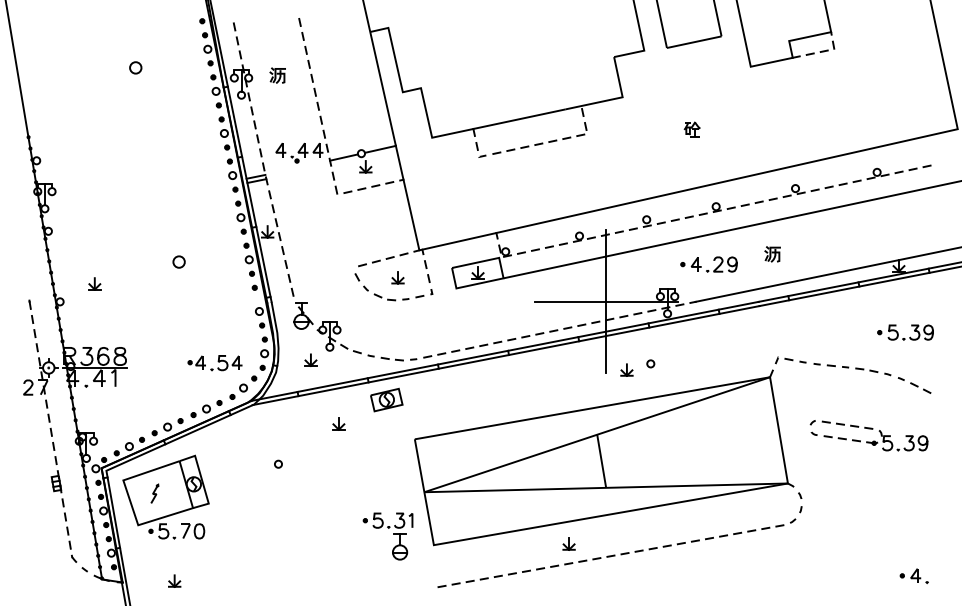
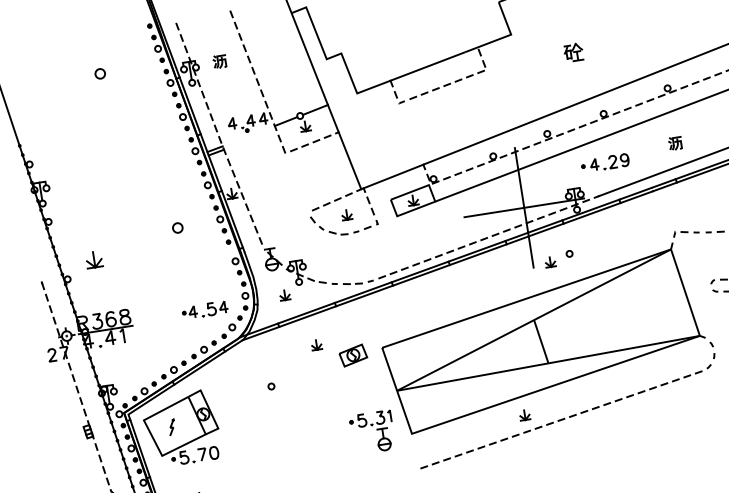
part: (691, 129) -> (572, 52), size x1.4
part: (772, 254) -> (675, 143), moved
circle: (178, 261) -> (177, 227), moved
part: (94, 283) -> (93, 259), size x1.6
part: (386, 399) -> (353, 355), moved

